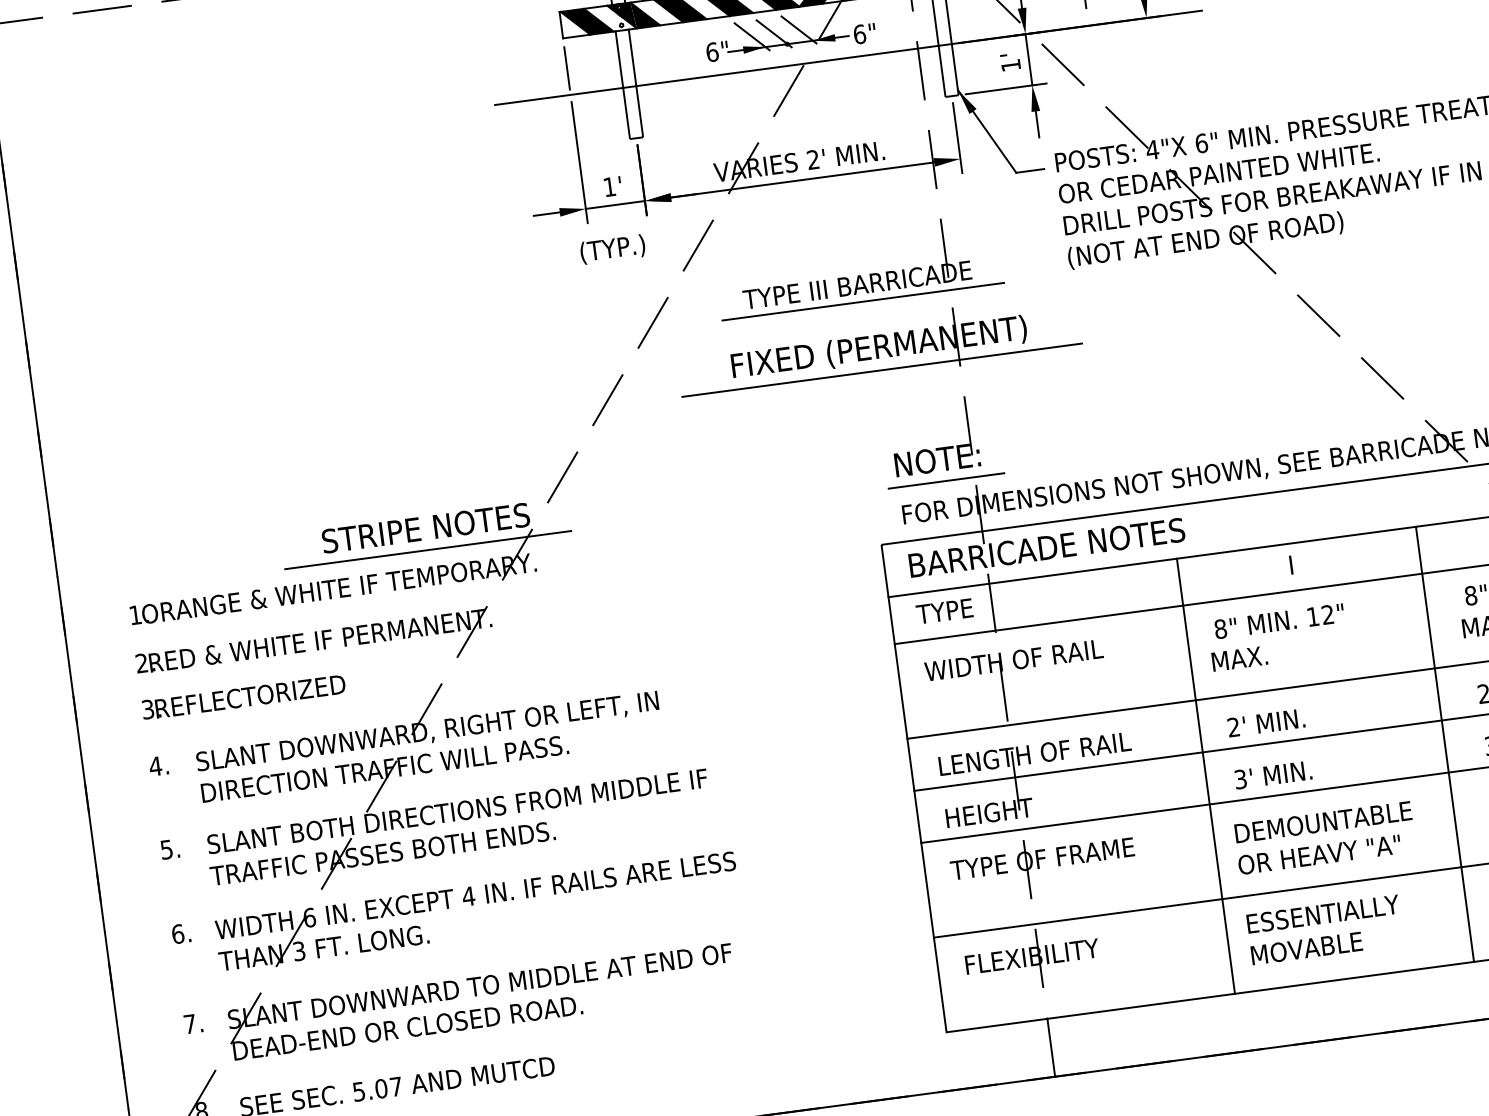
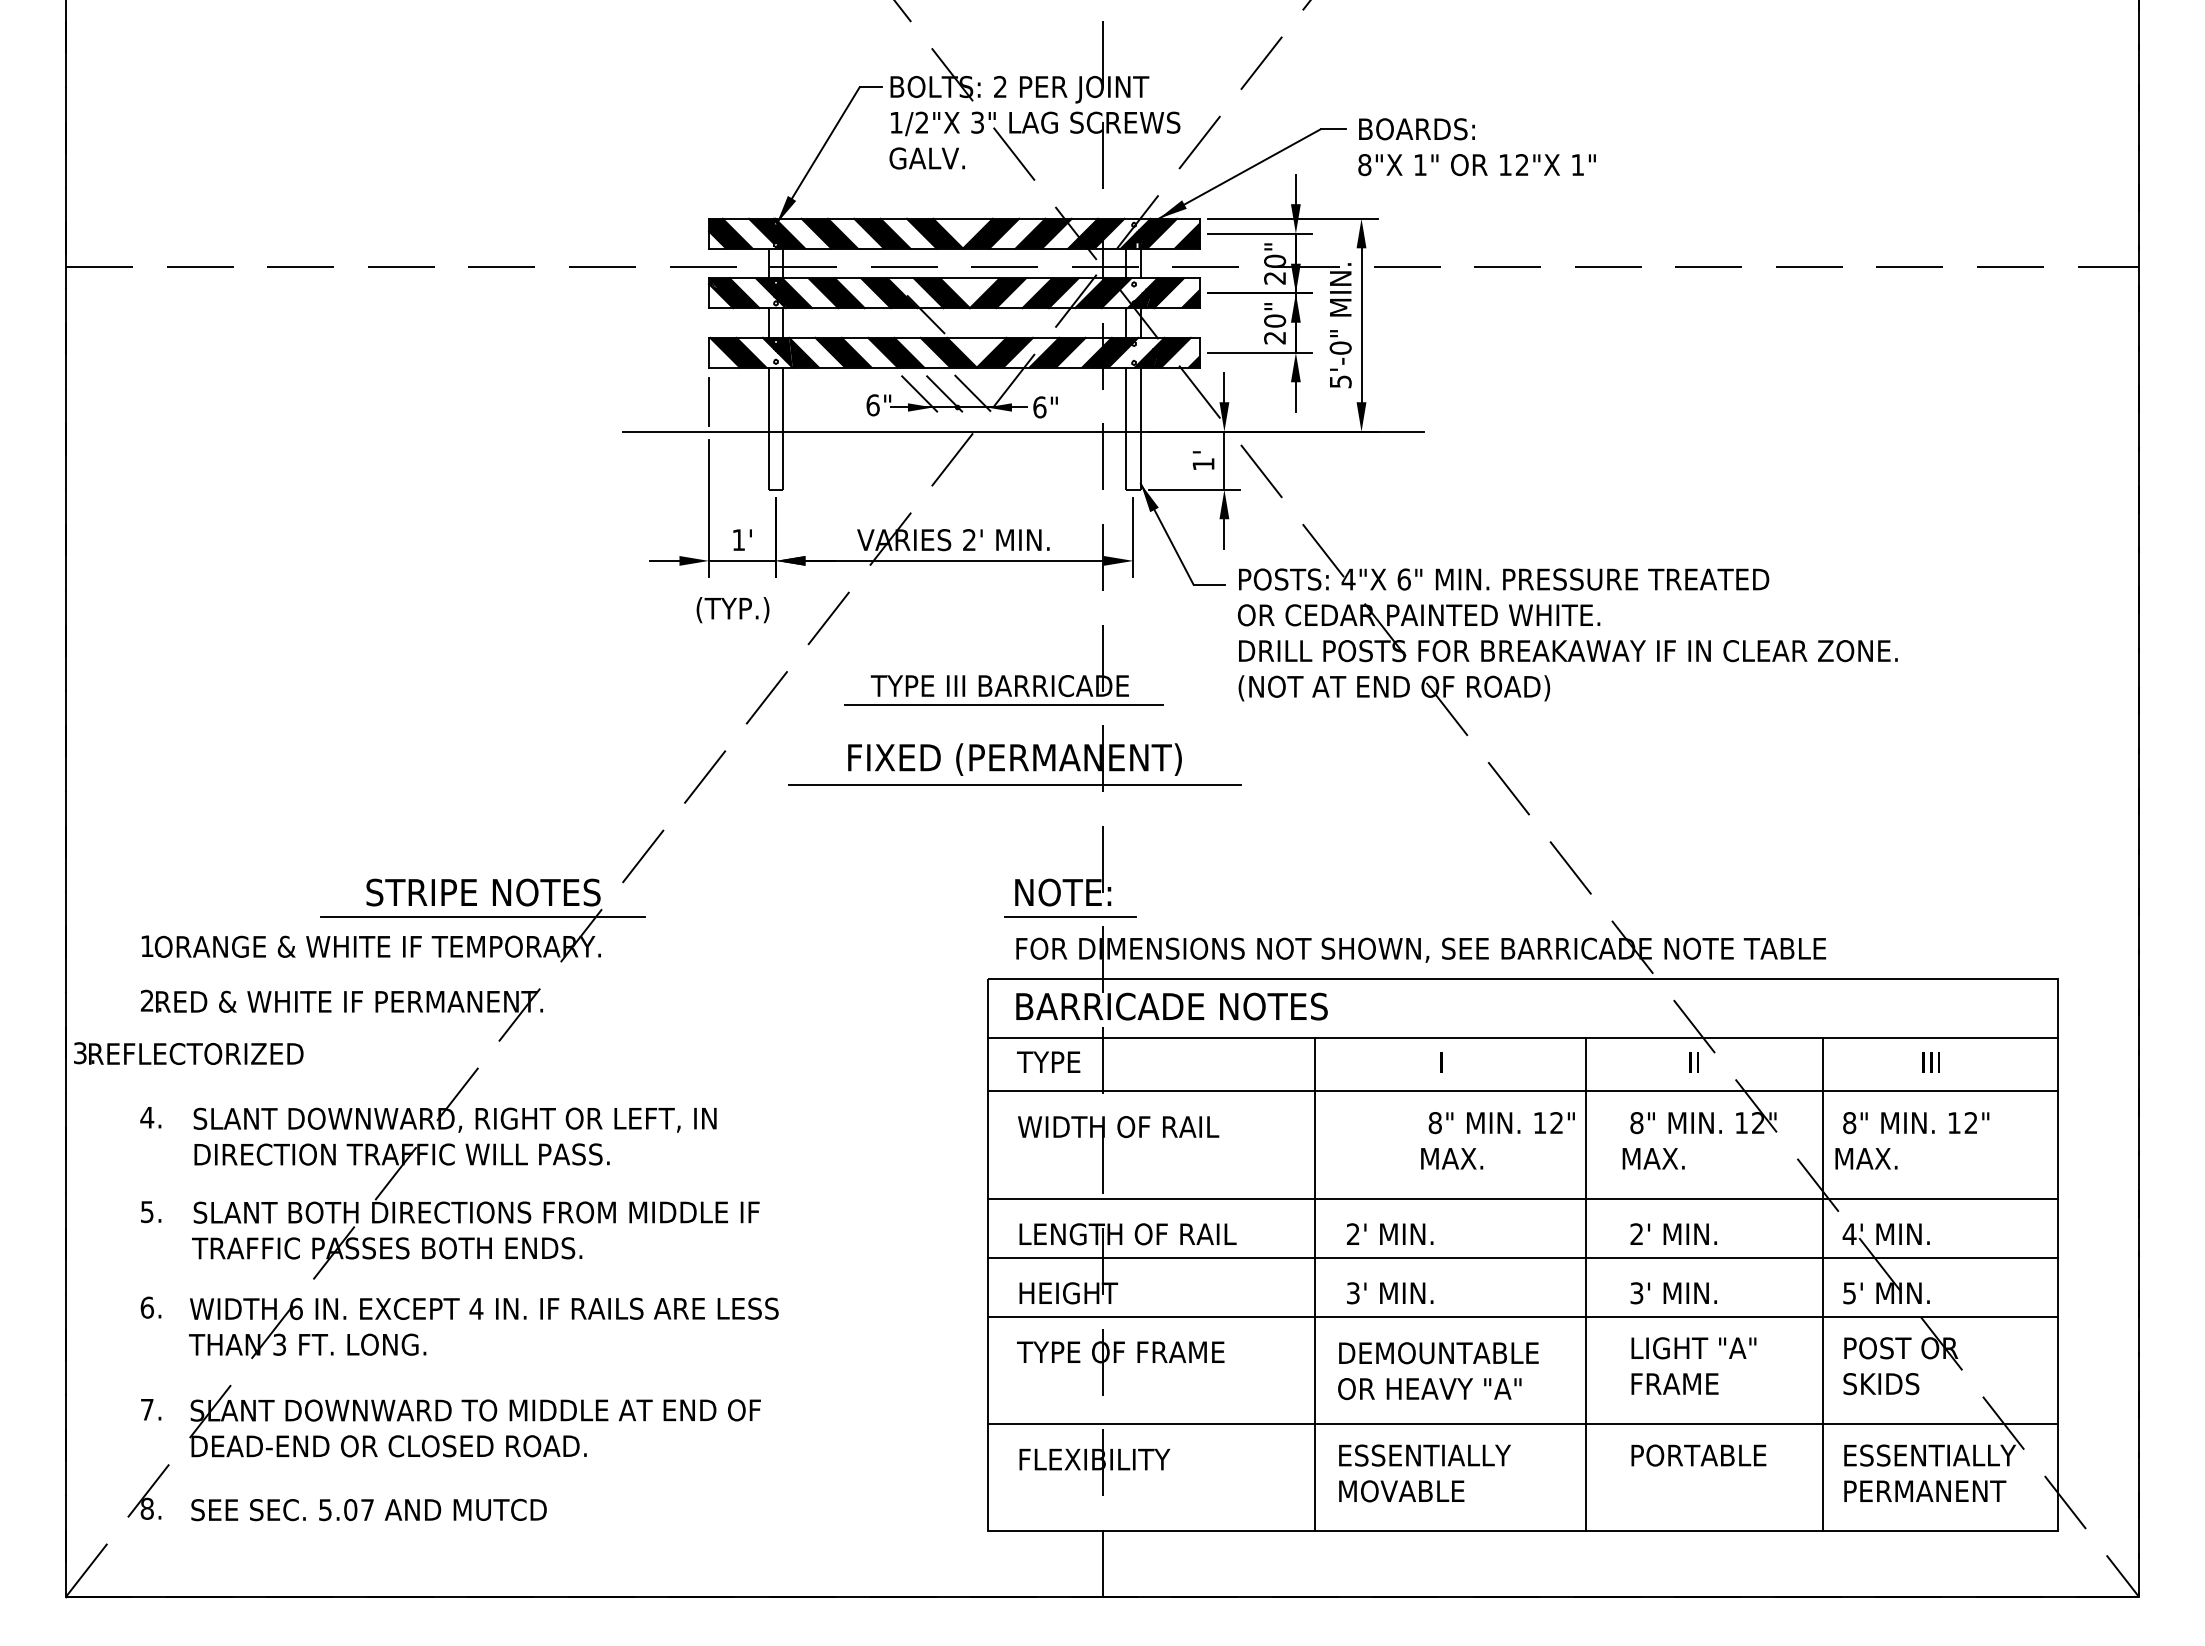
text: (1277, 637) -> (1497, 1140), moved
text: (243, 697) -> (188, 1053), moved

